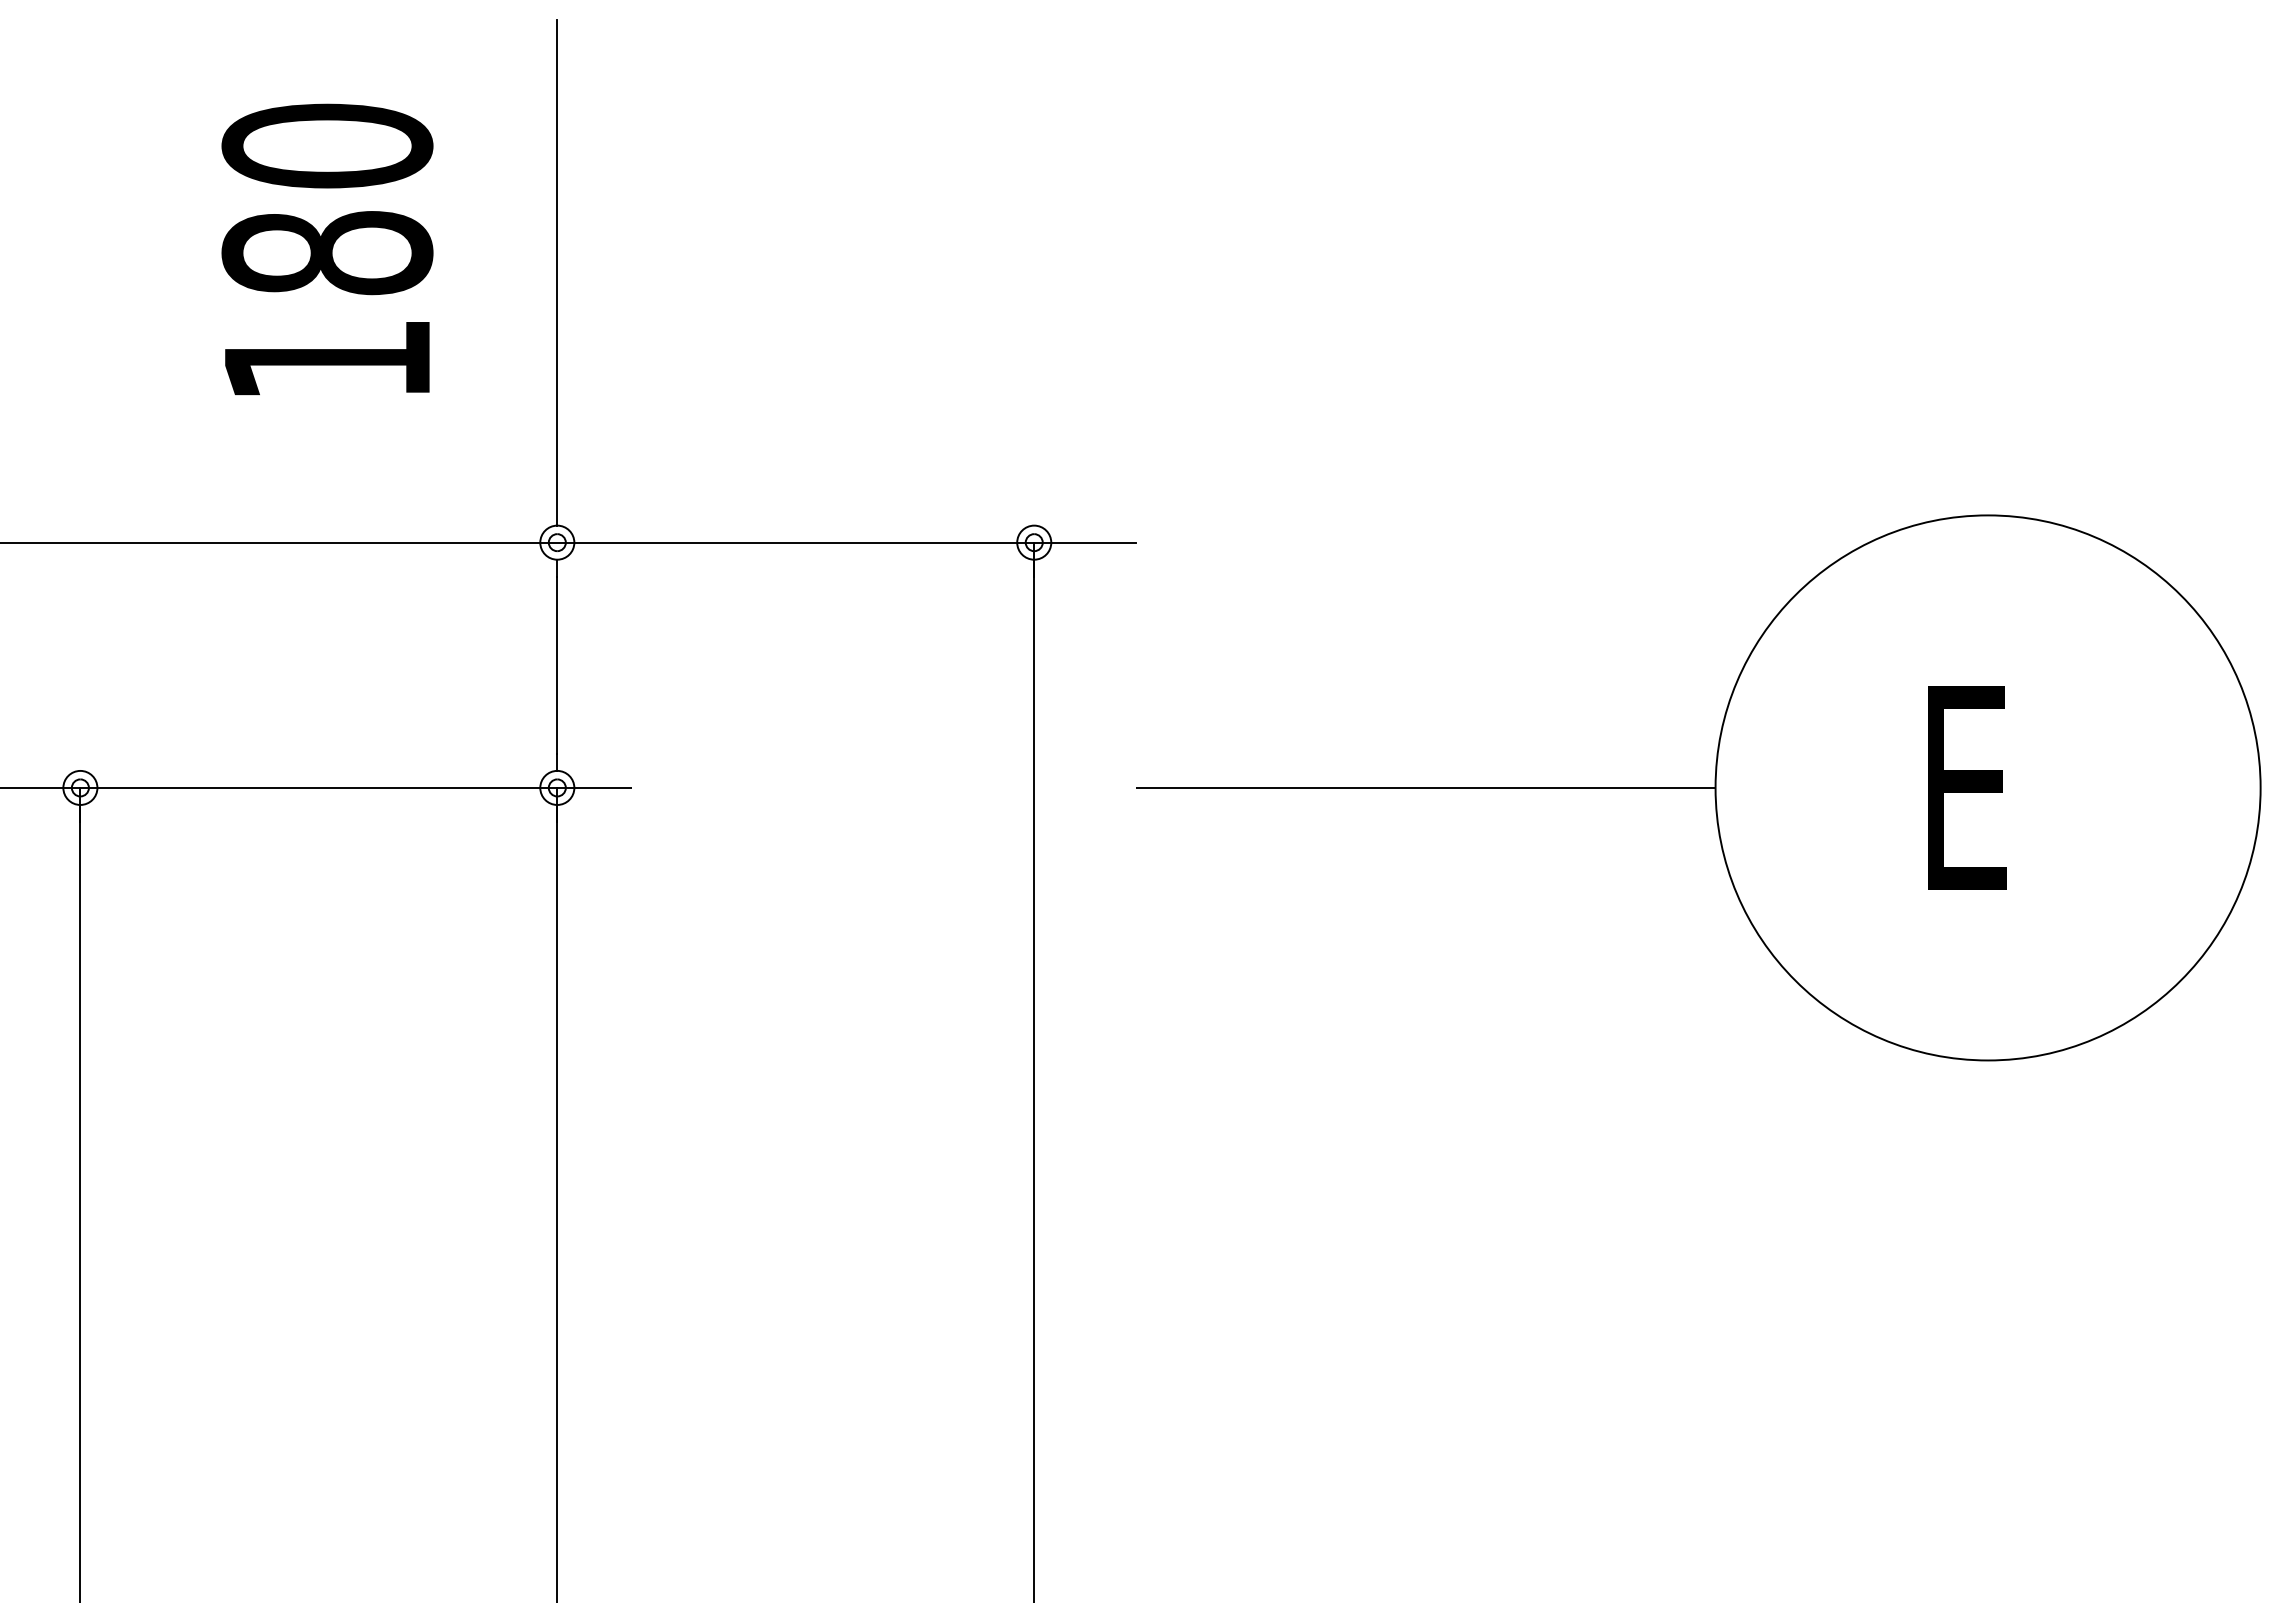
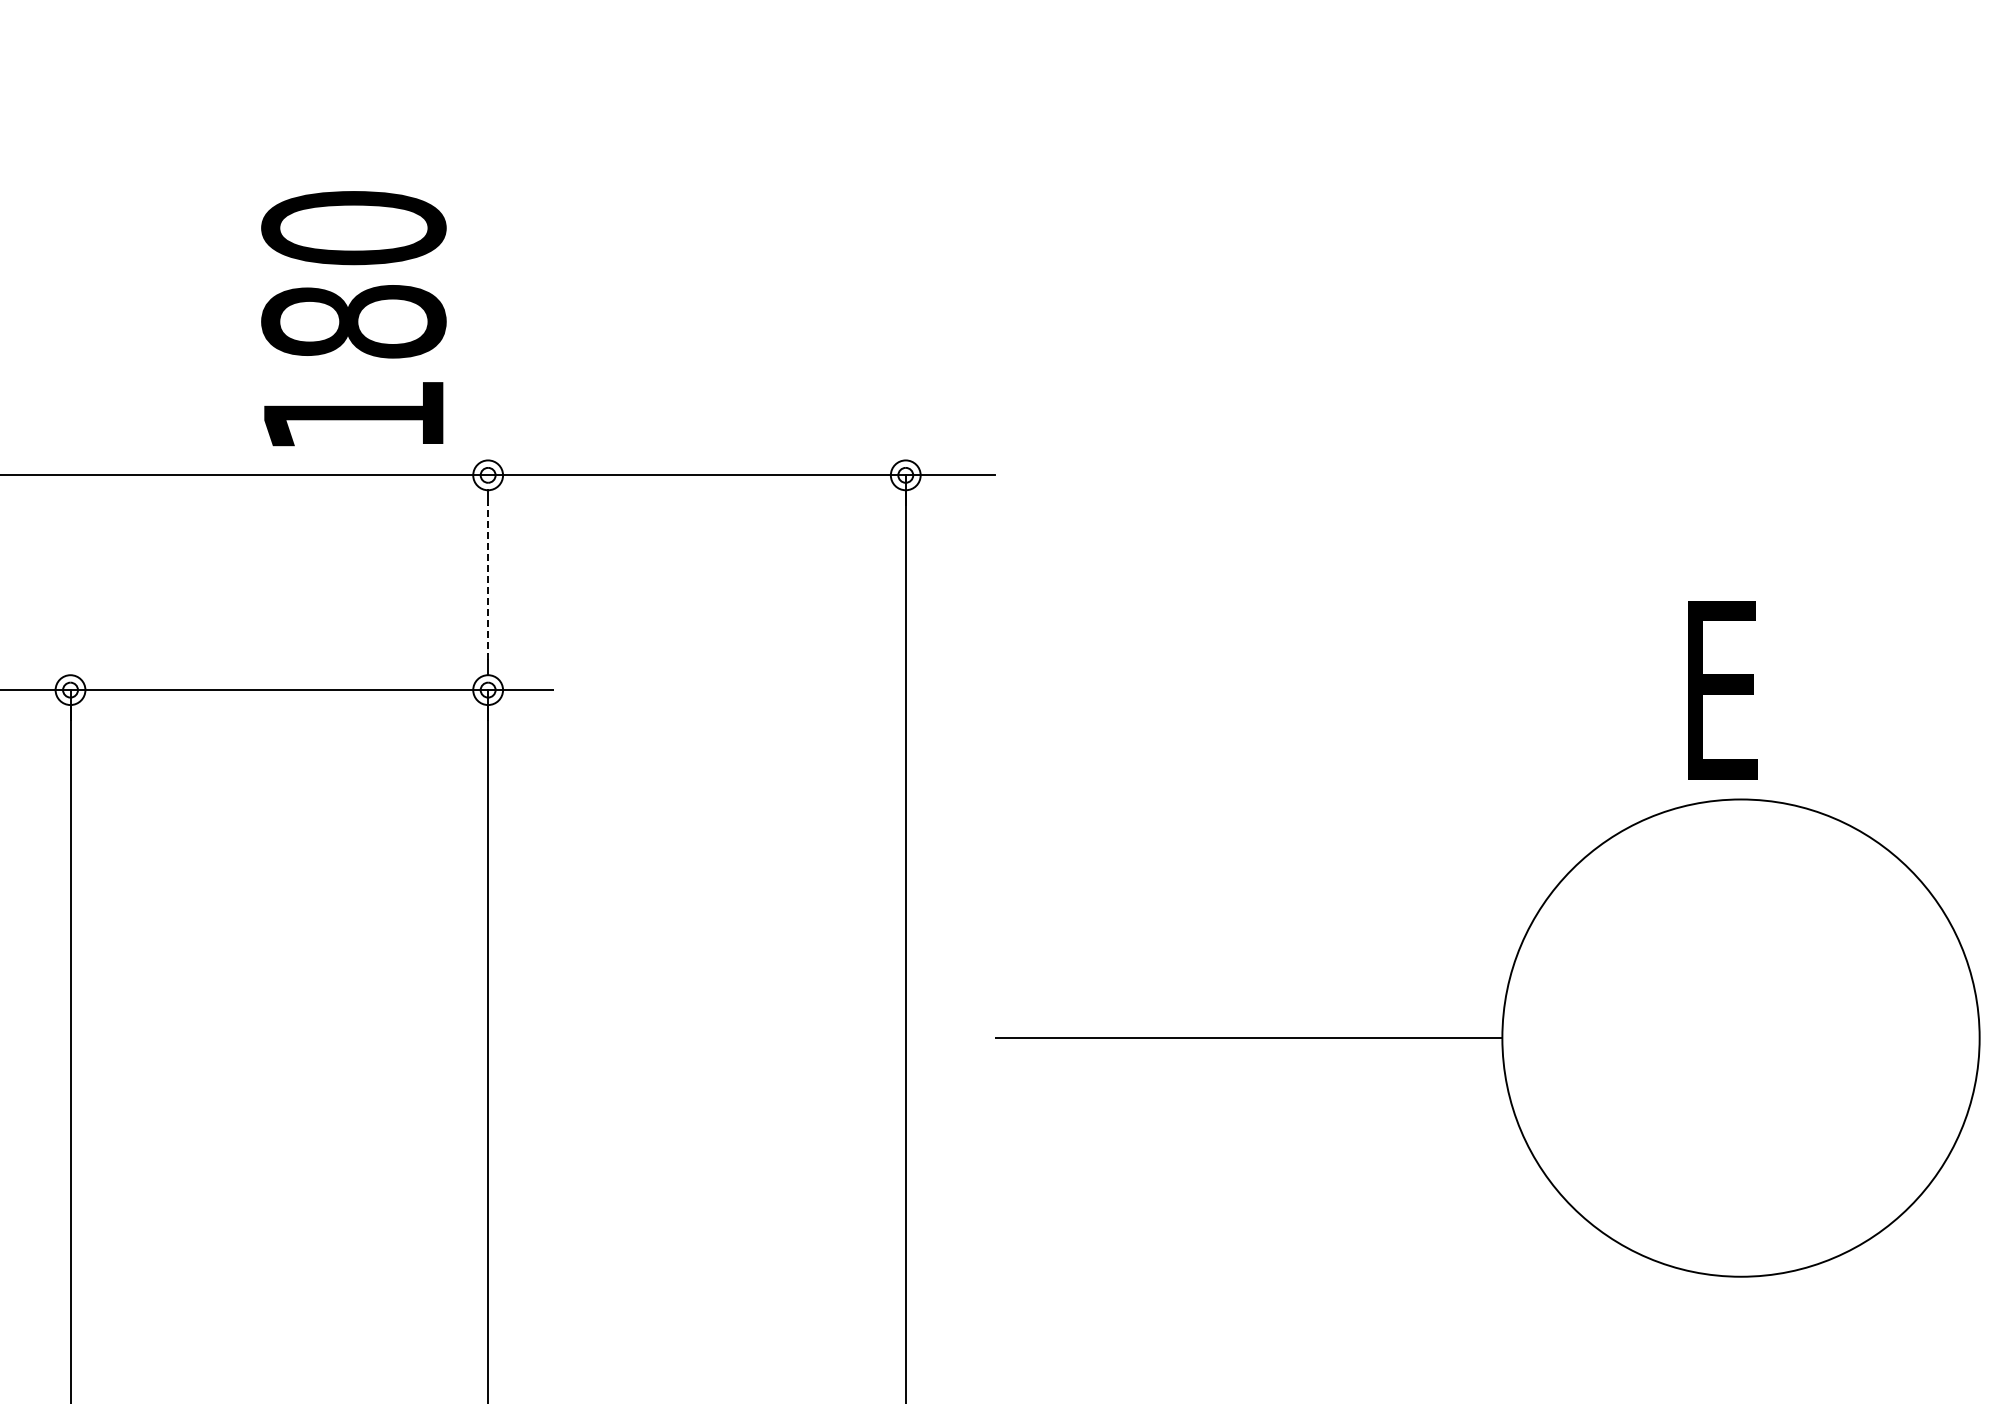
text: (327, 249) -> (353, 318), moved
line: (557, 272) -> (488, 238), removed
line: (557, 665) -> (488, 582), solid -> dashed
part: (1698, 787) -> (1487, 1037), moved

